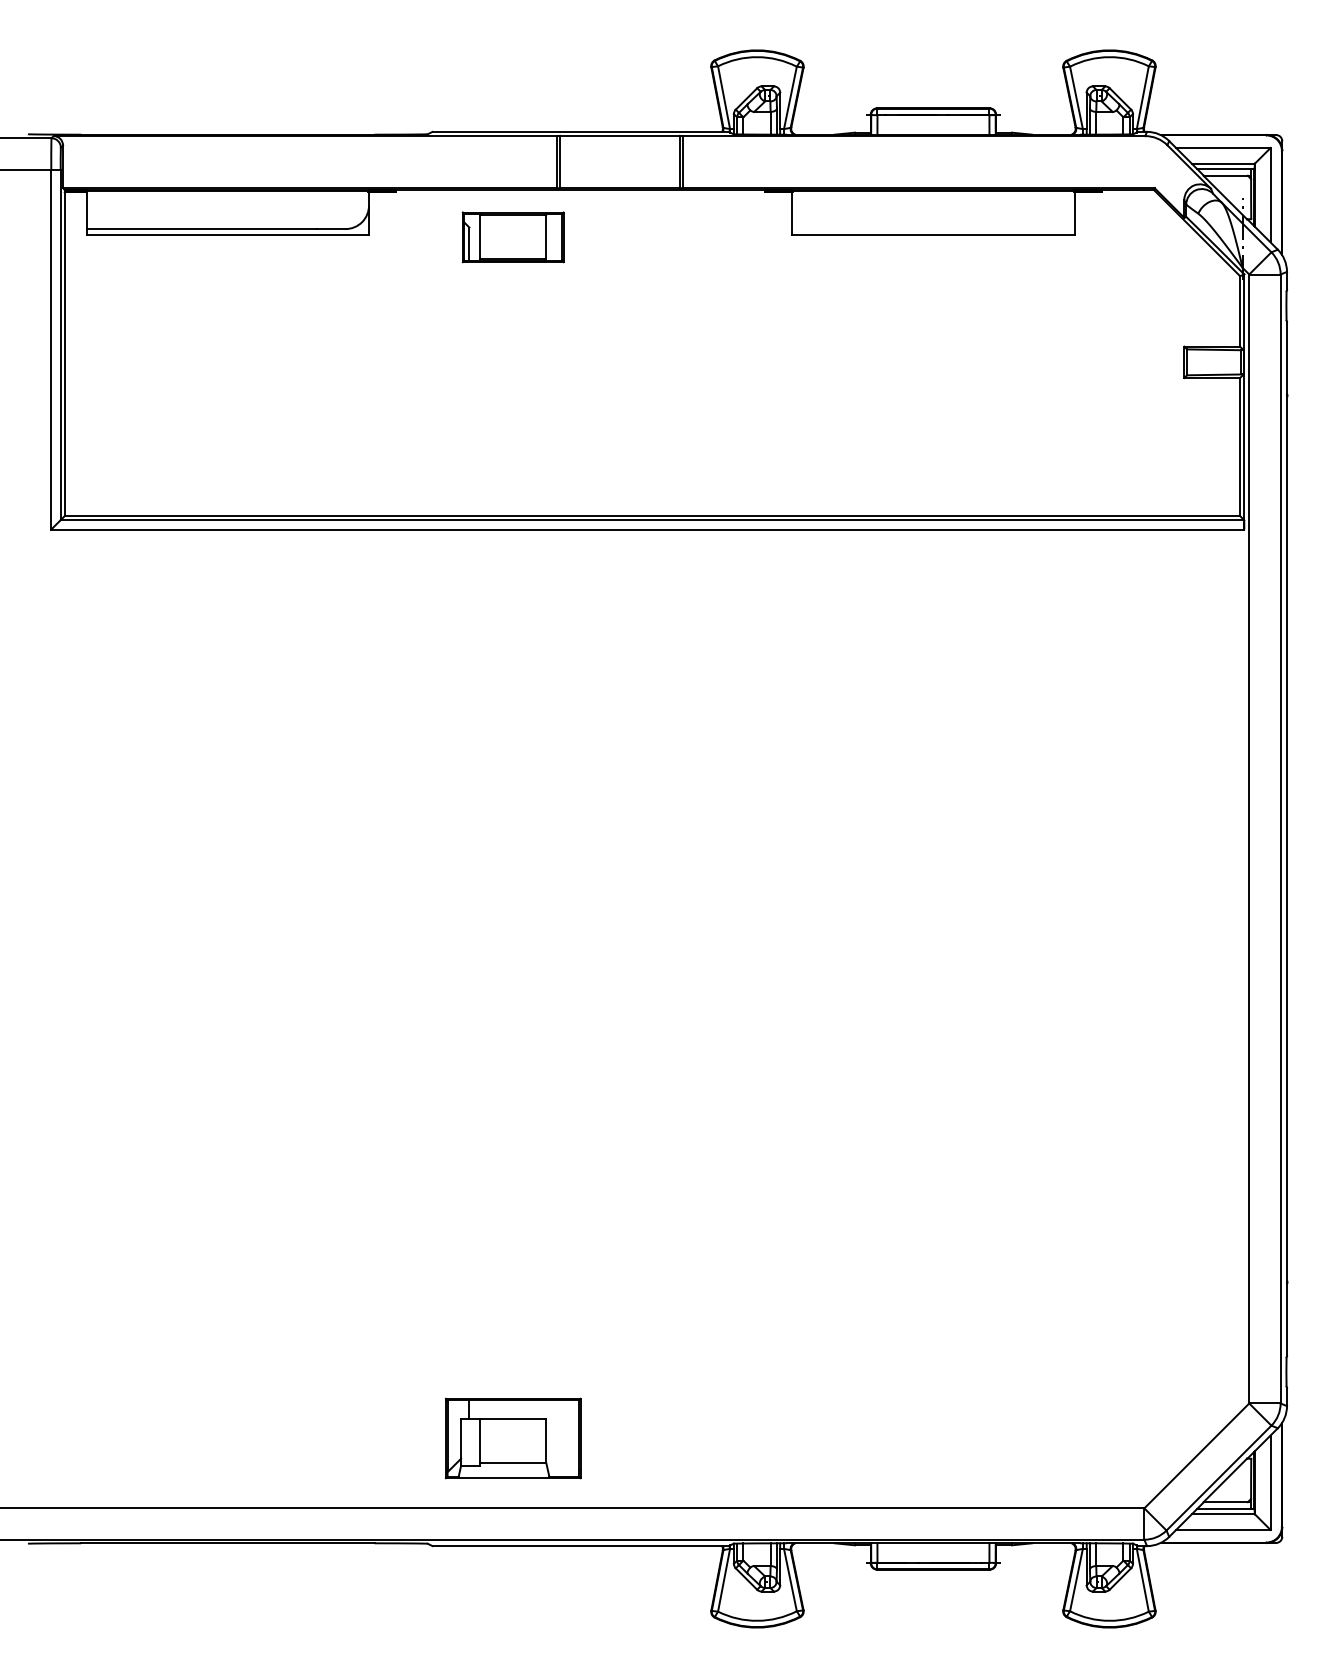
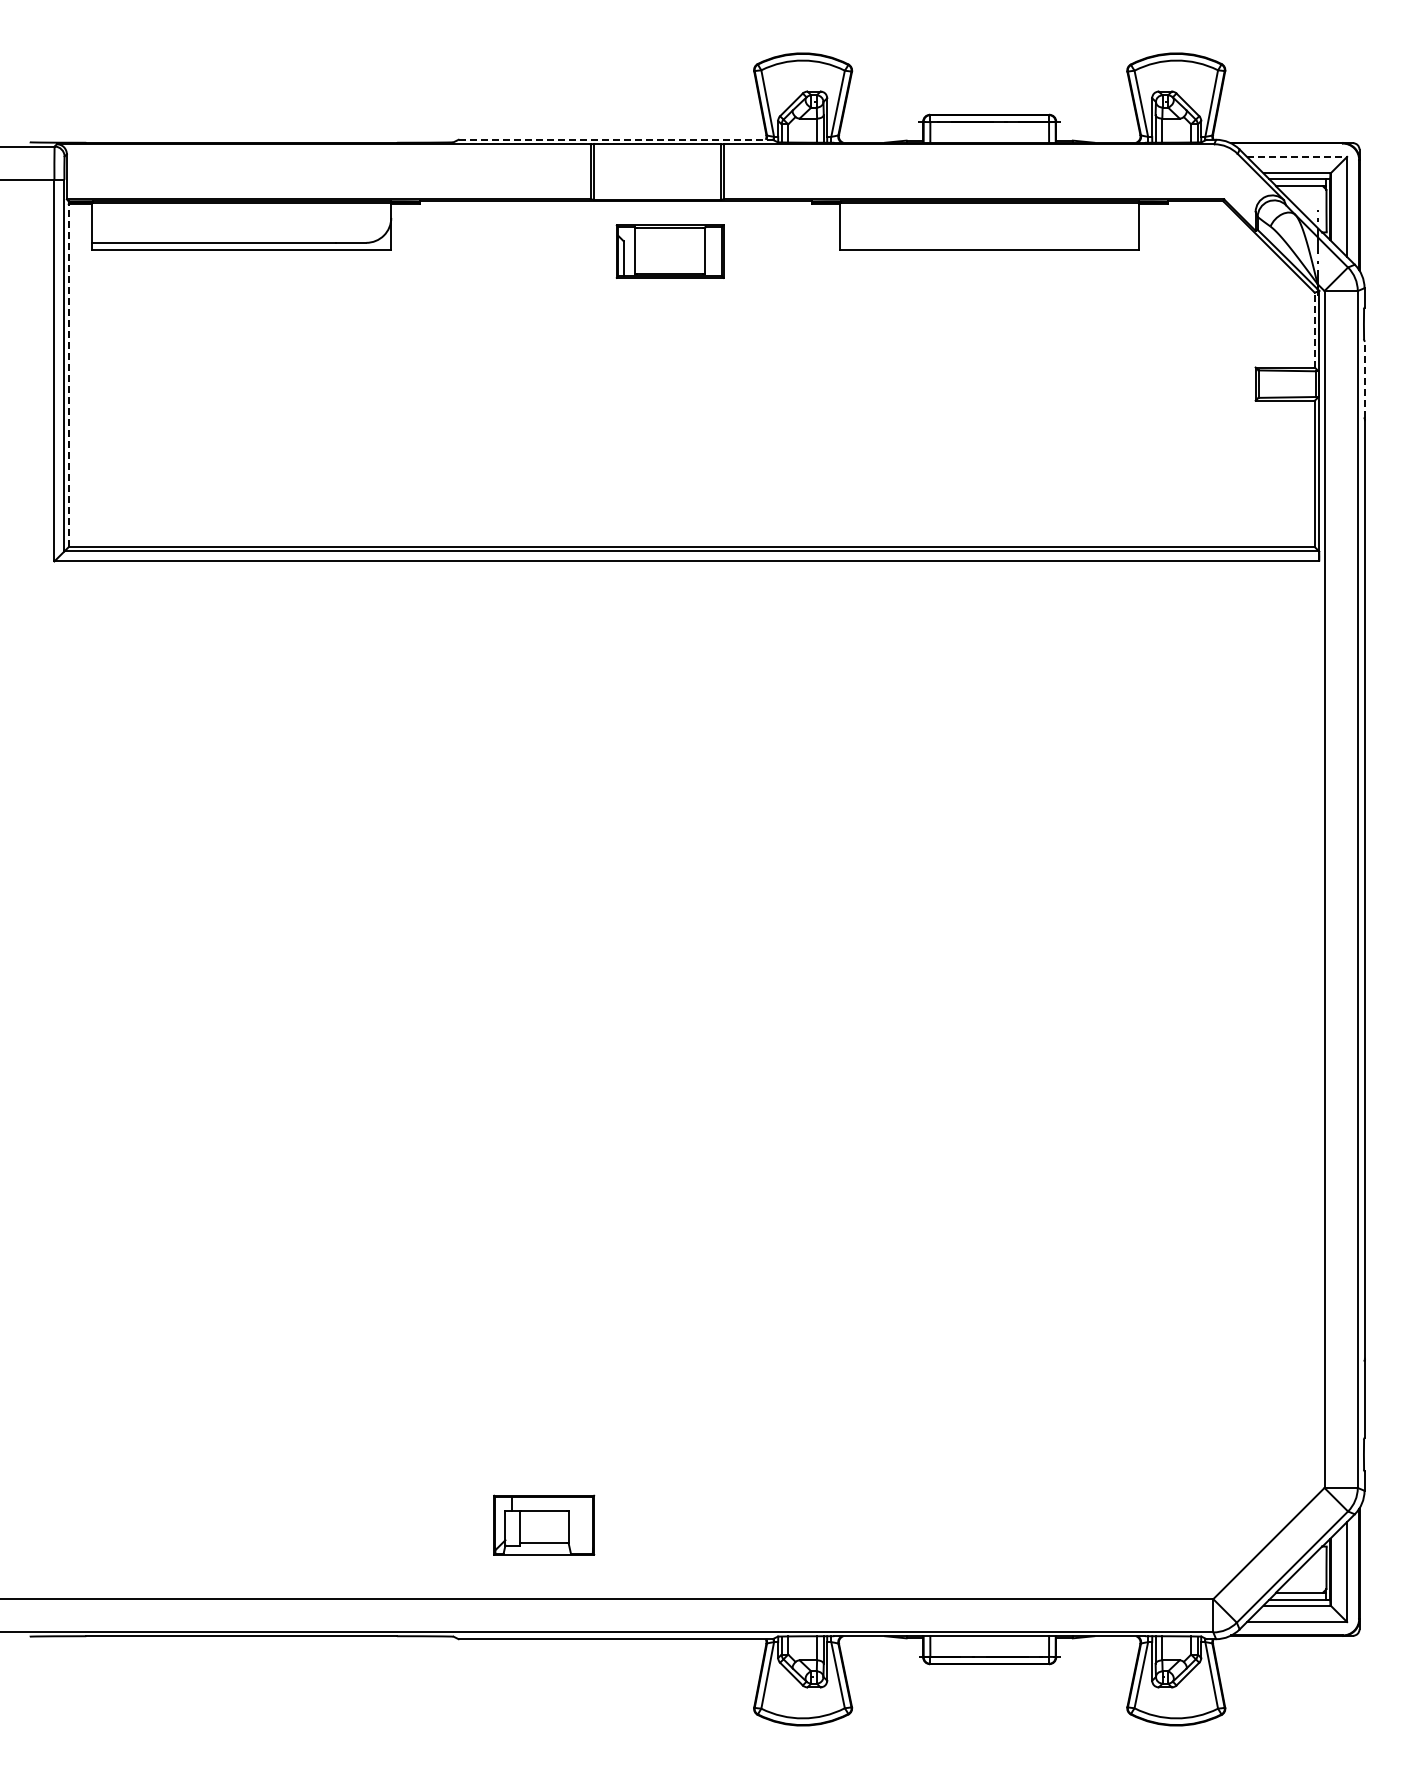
line: (581, 131) -> (616, 139), solid -> dashed
line: (1223, 147) -> (1297, 156), solid -> dashed
part: (512, 237) -> (669, 251), moved
line: (1239, 310) -> (1314, 329), solid -> dashed
line: (64, 354) -> (68, 375), solid -> dashed
line: (1286, 357) -> (1364, 379), solid -> dashed
part: (512, 1438) -> (543, 1525), size x0.7

